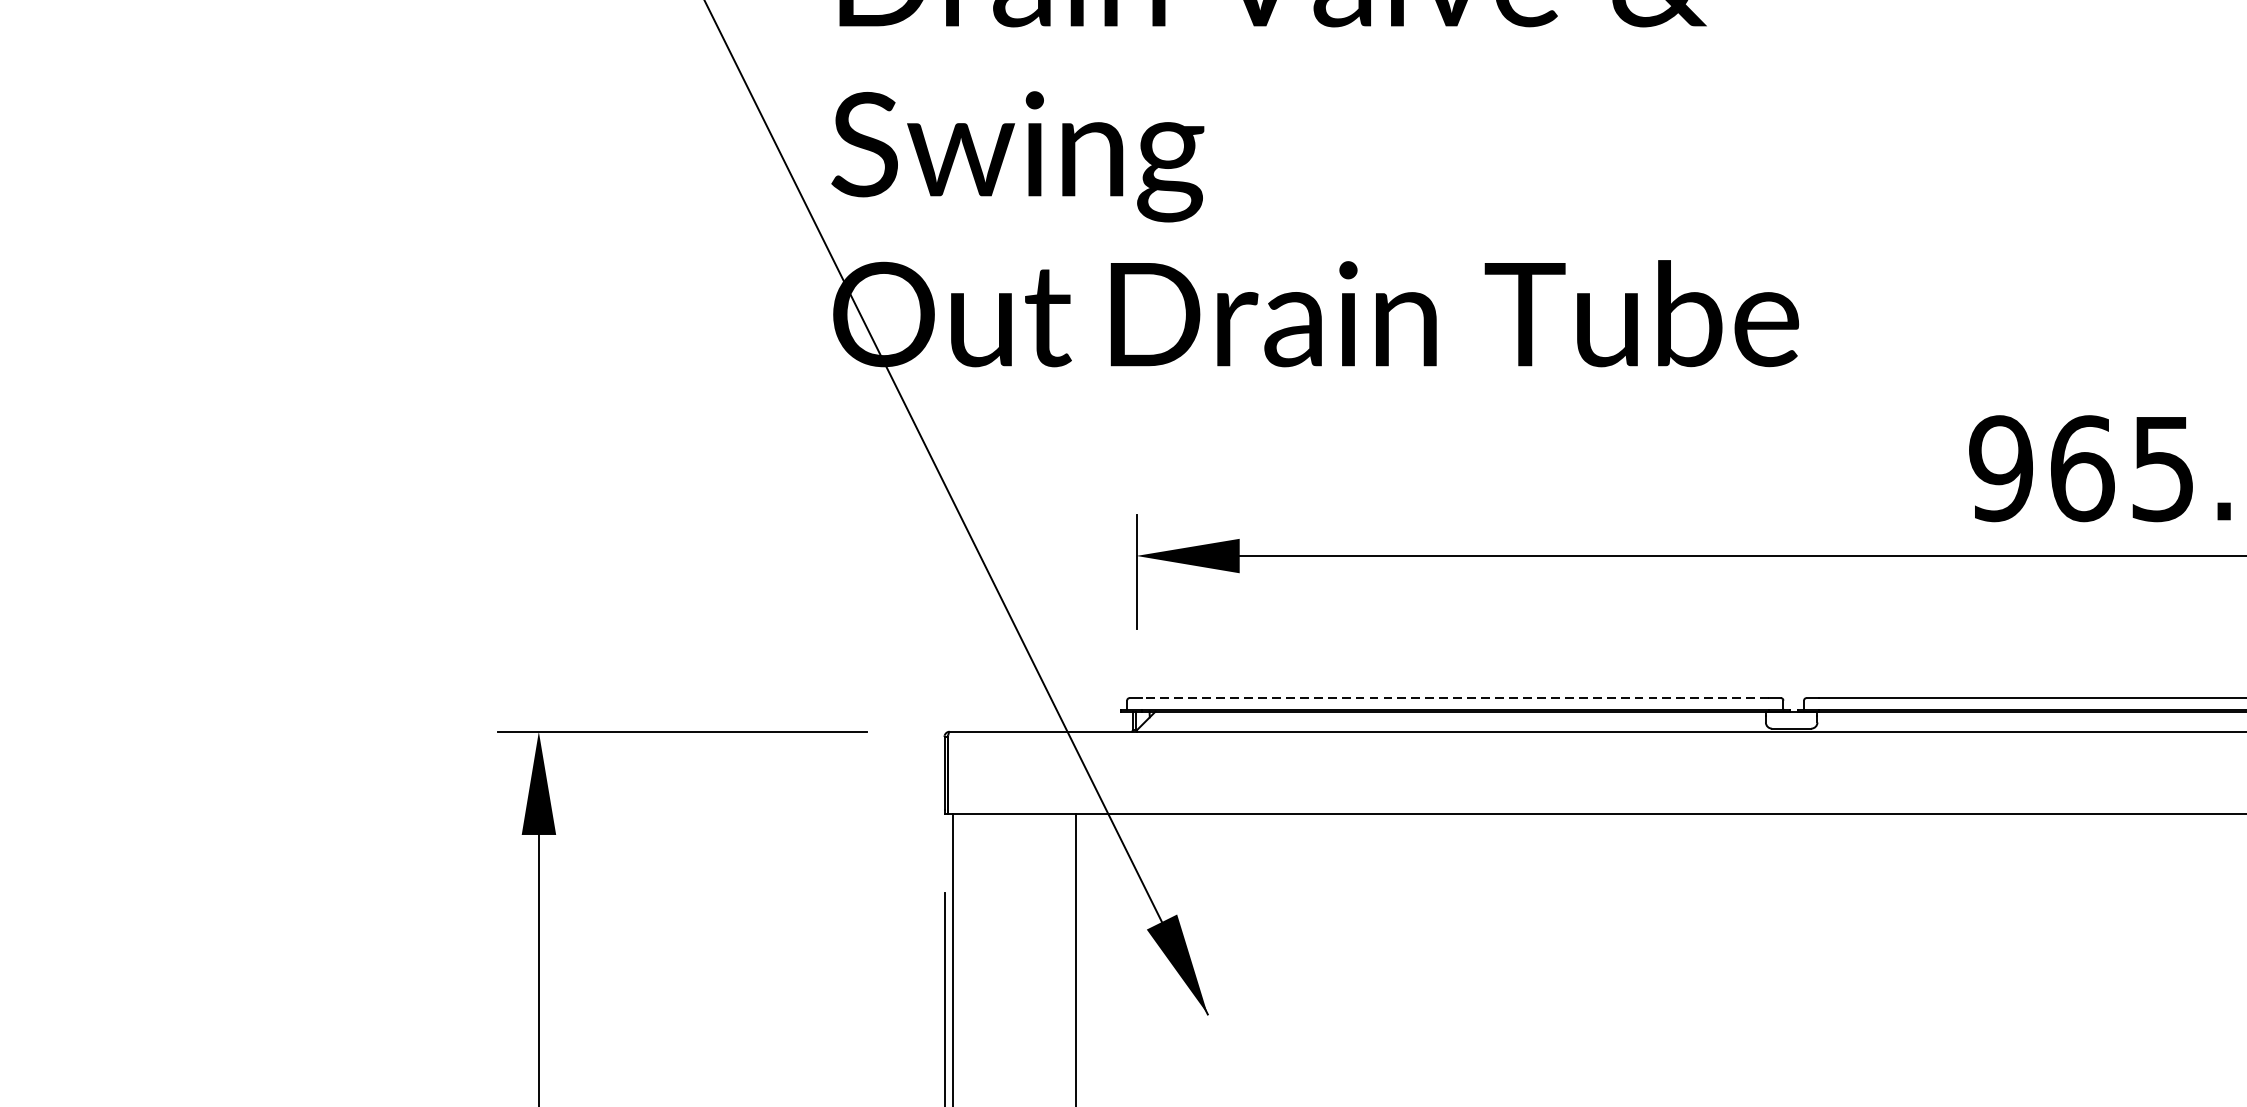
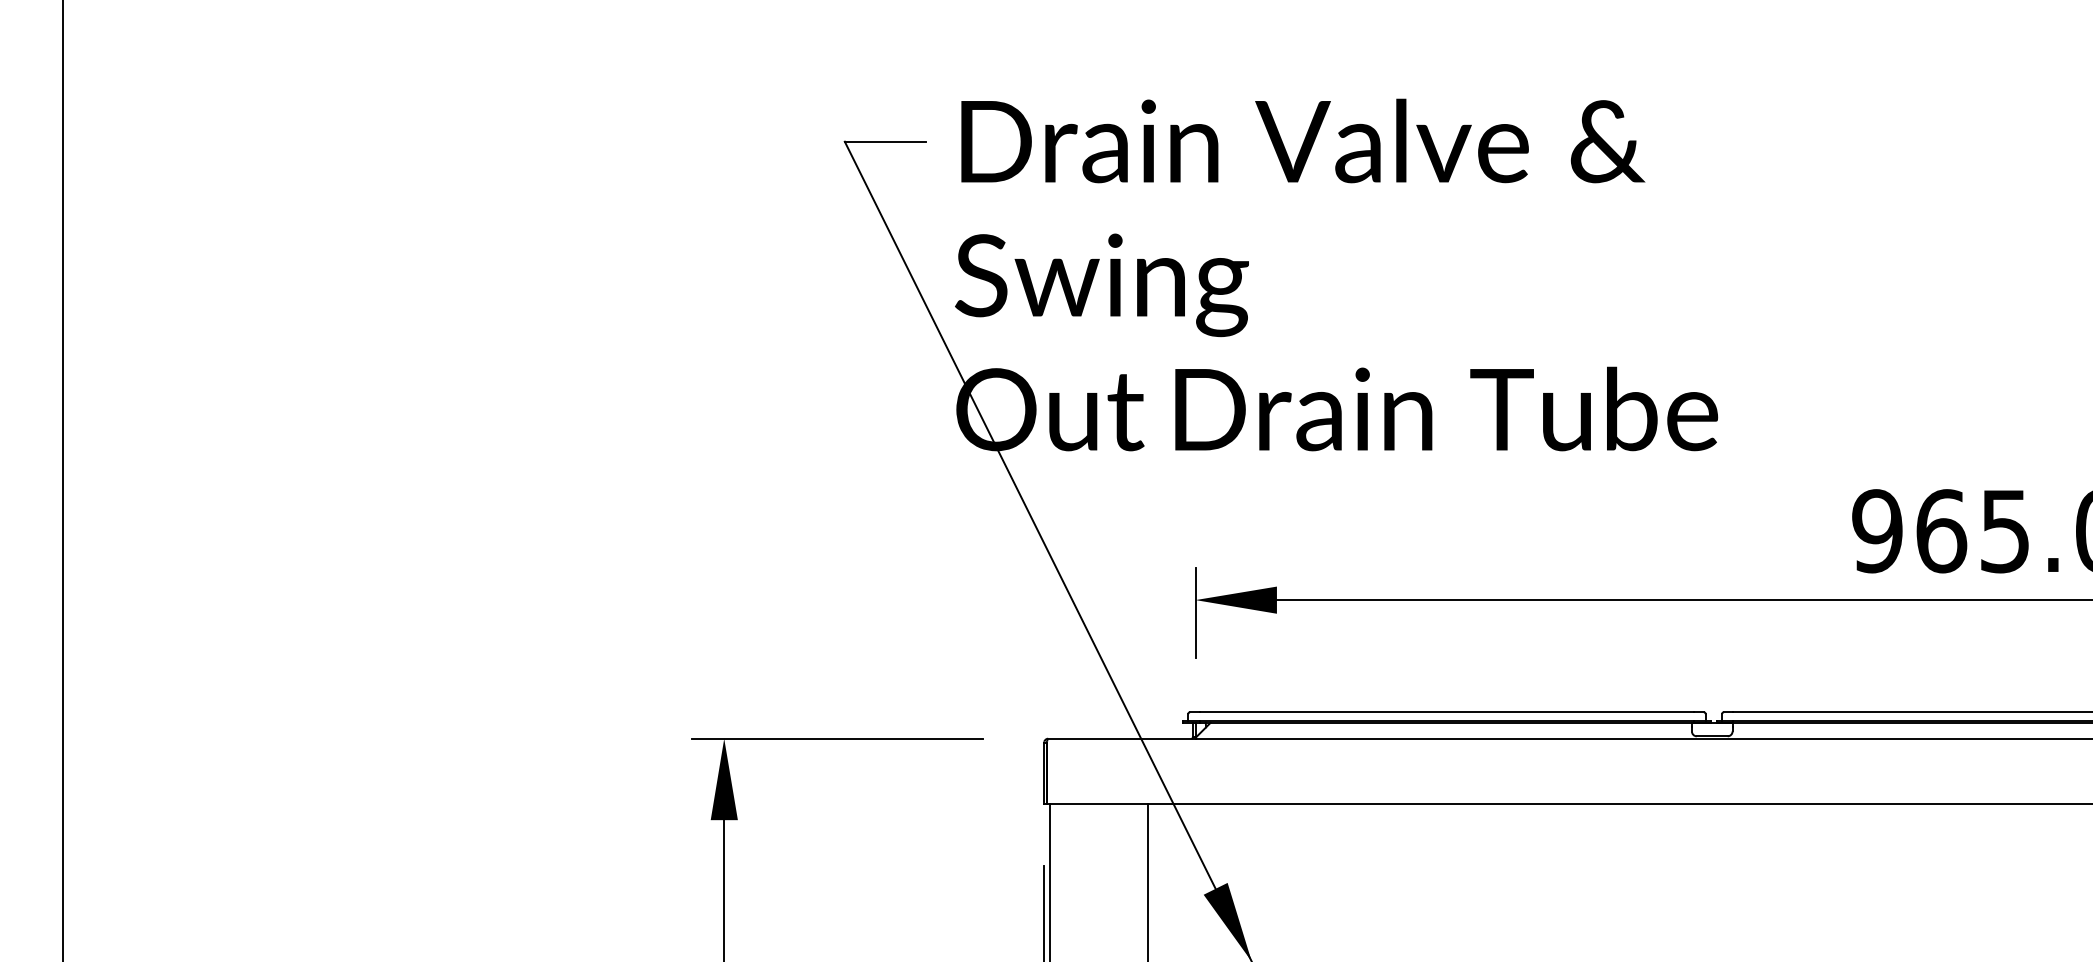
line: (1454, 698) -> (1446, 712), dashed -> solid

